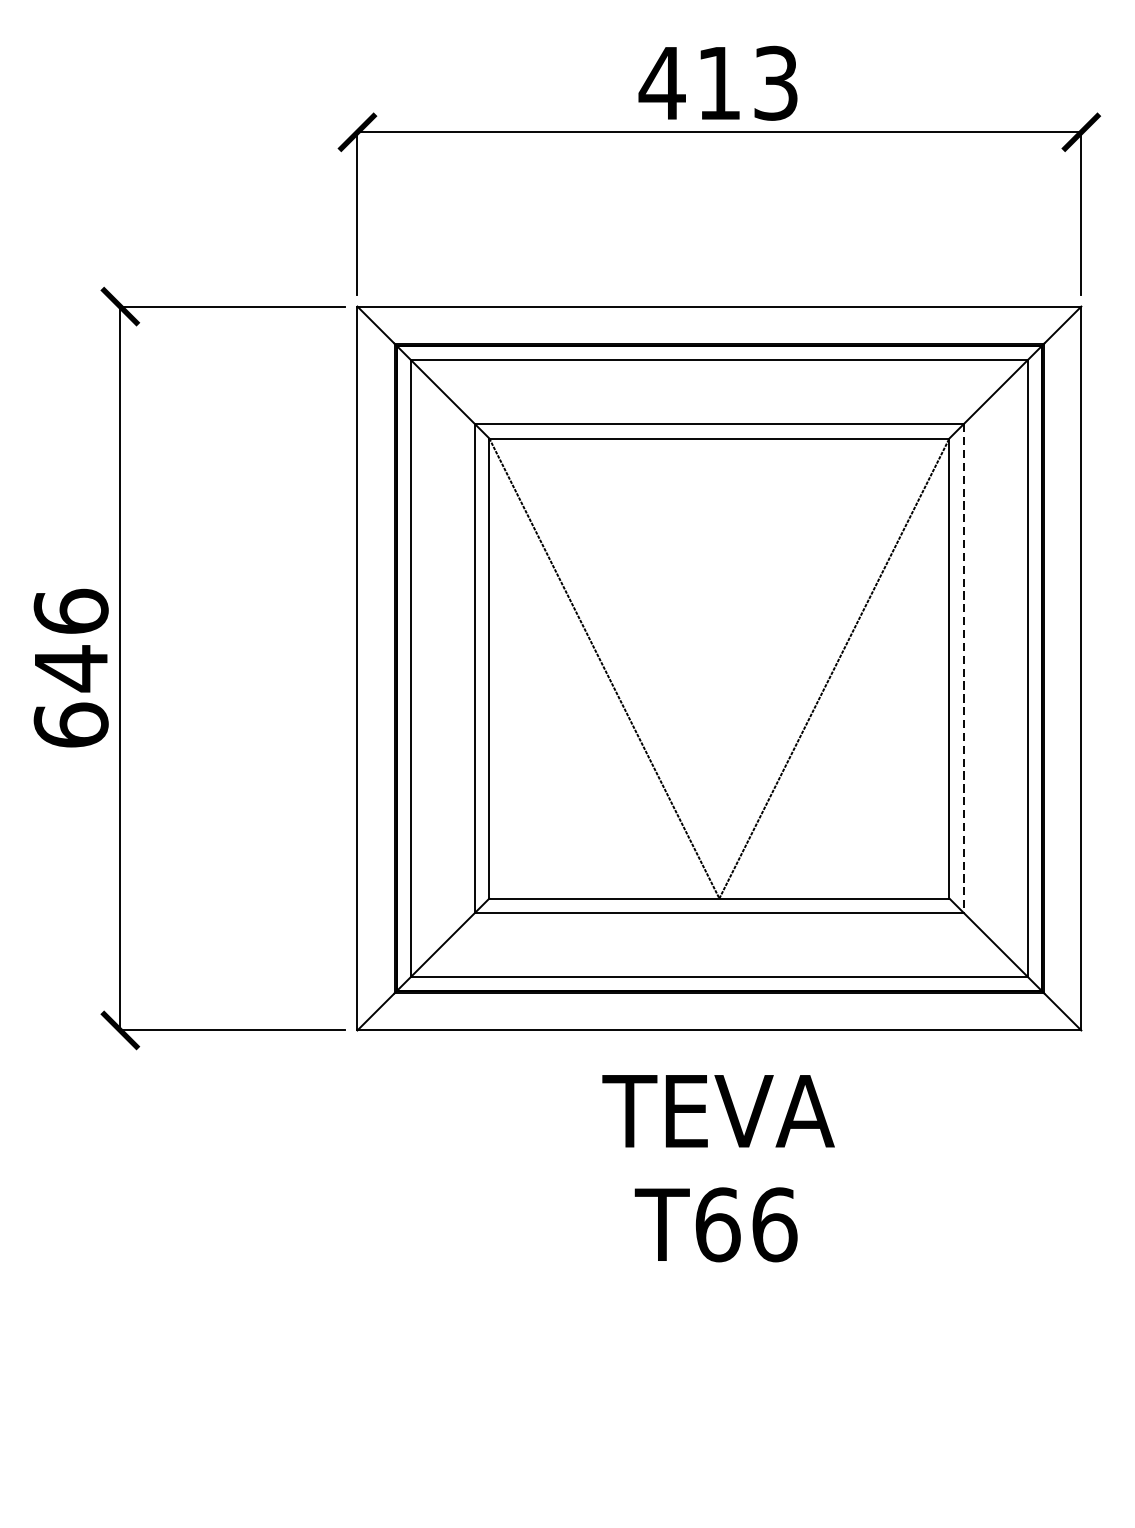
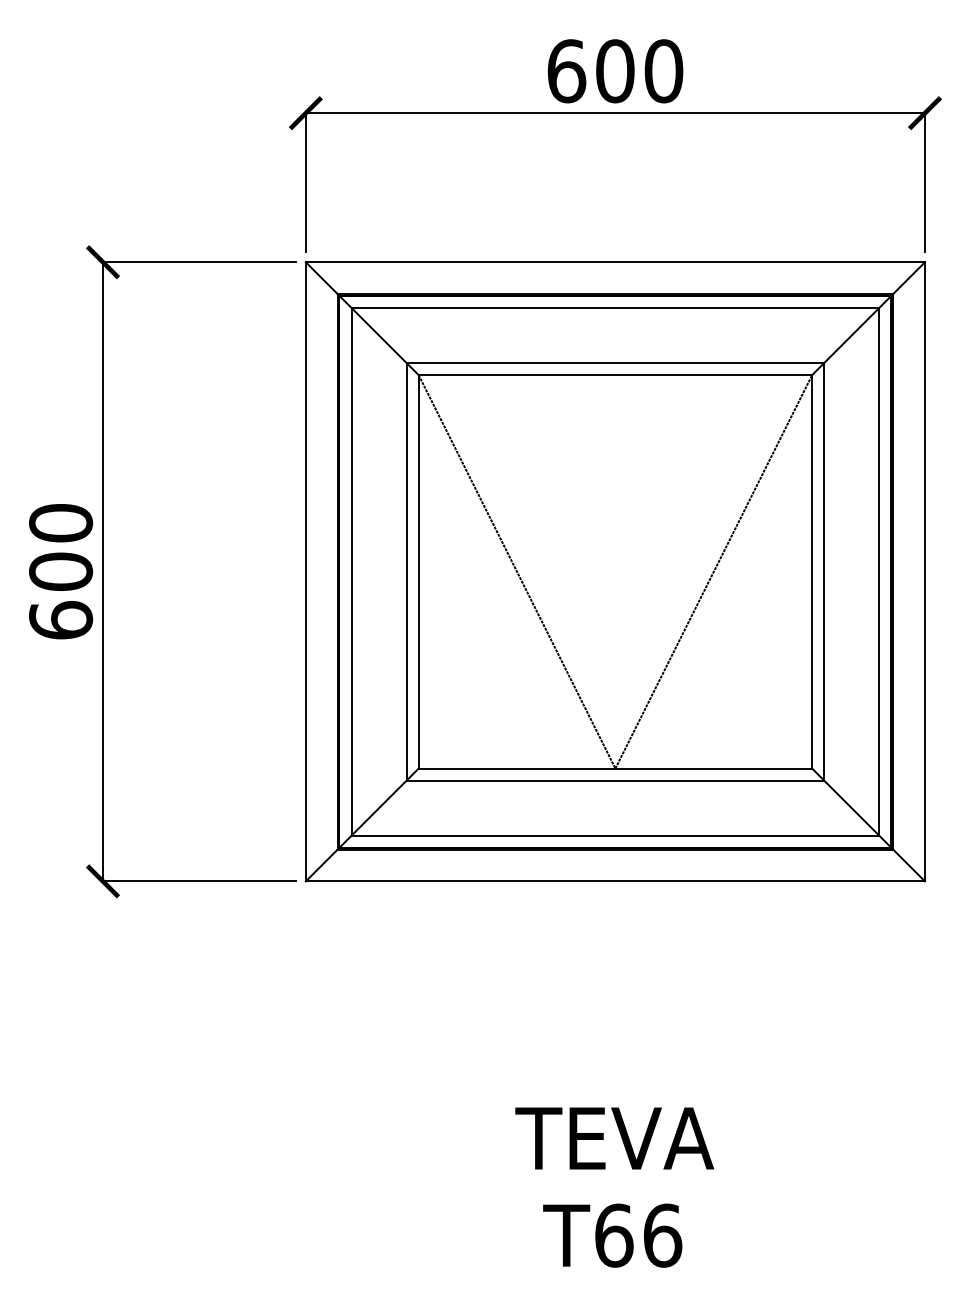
text: (718, 83) -> (614, 71), 413 -> 600
text: (71, 640) -> (61, 547), 646 -> 600
line: (963, 668) -> (824, 571), dashed -> solid
text: (718, 1168) -> (614, 1187), moved

